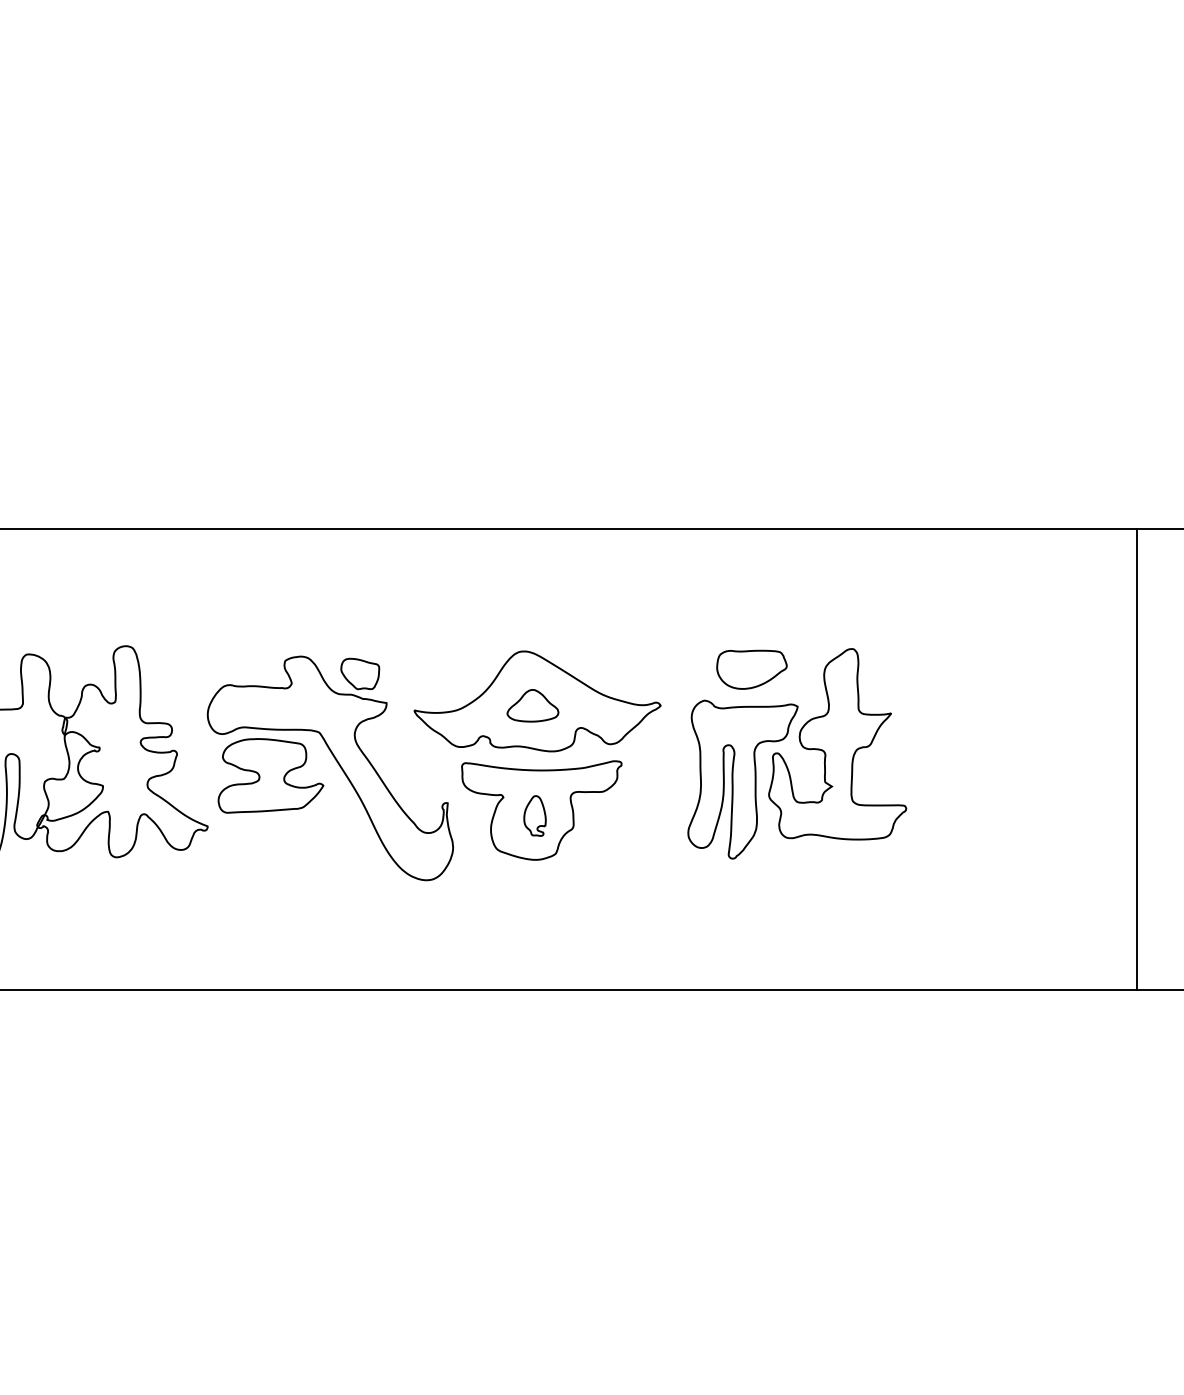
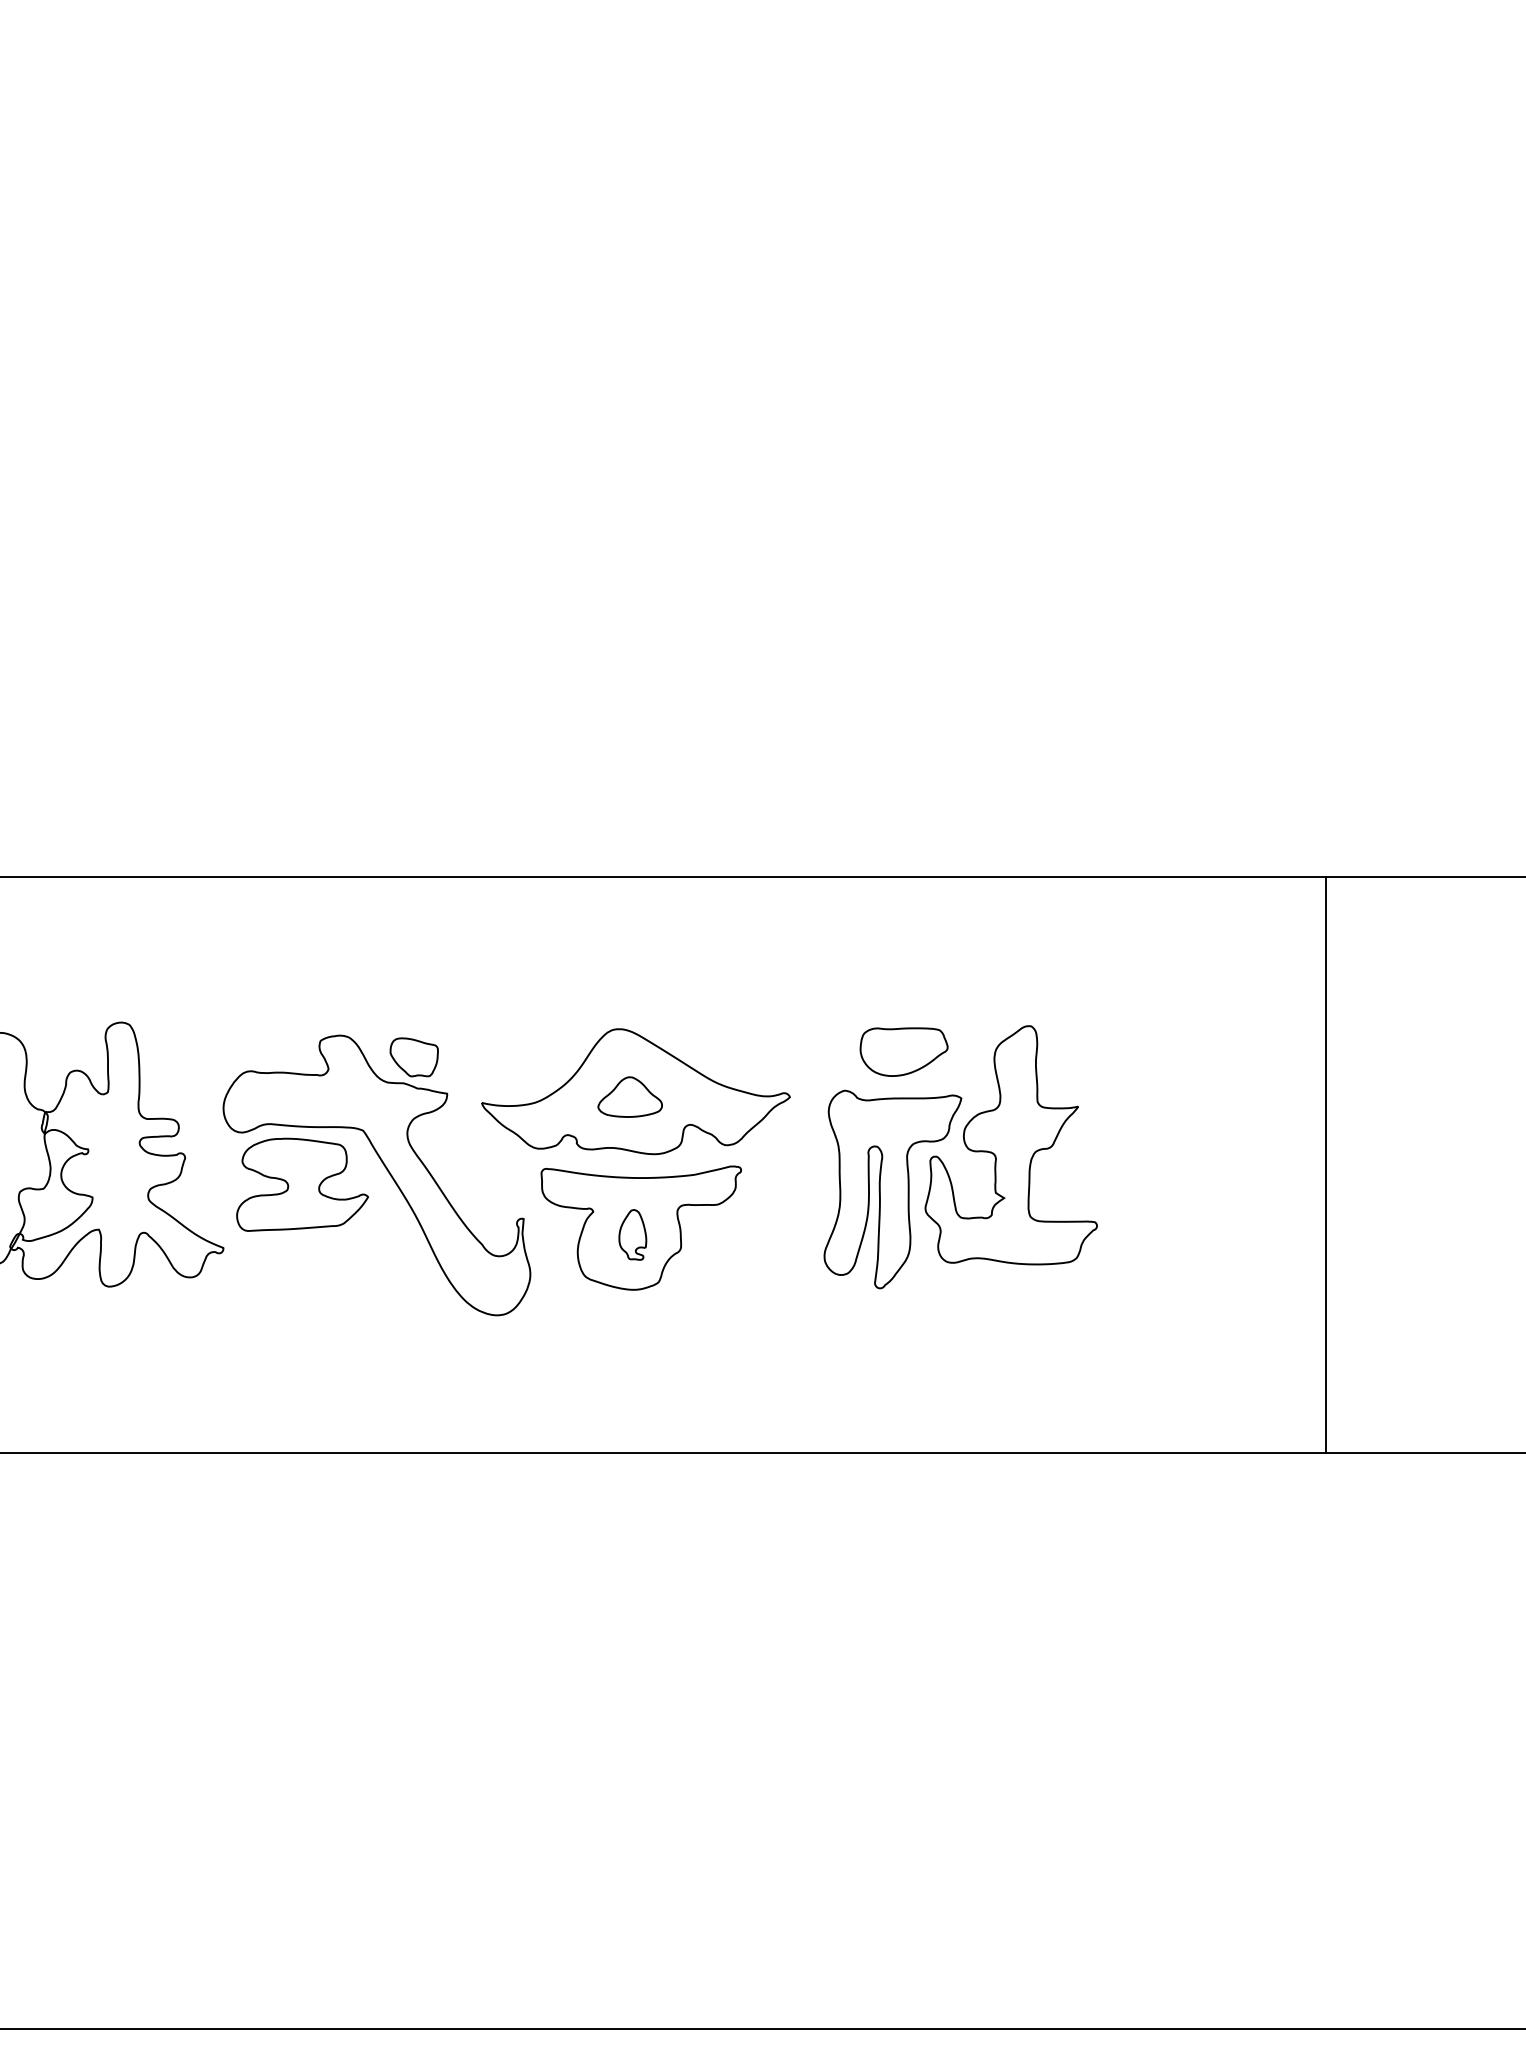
line: (1136, 759) -> (1326, 1164), moved

